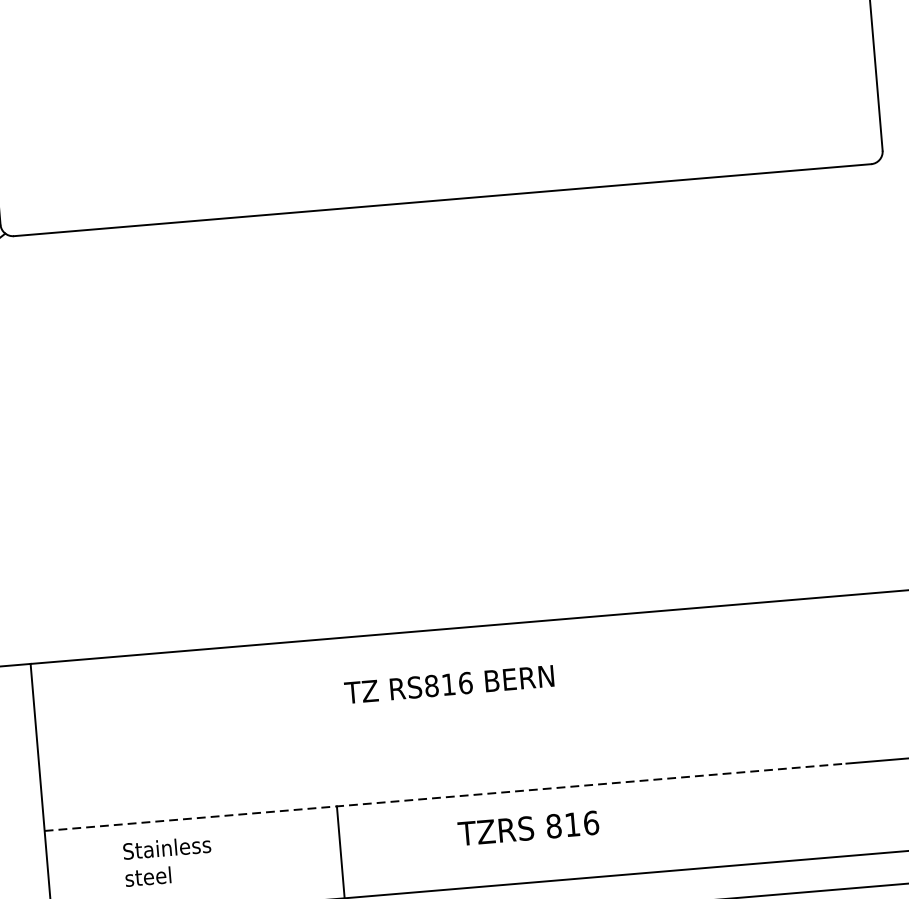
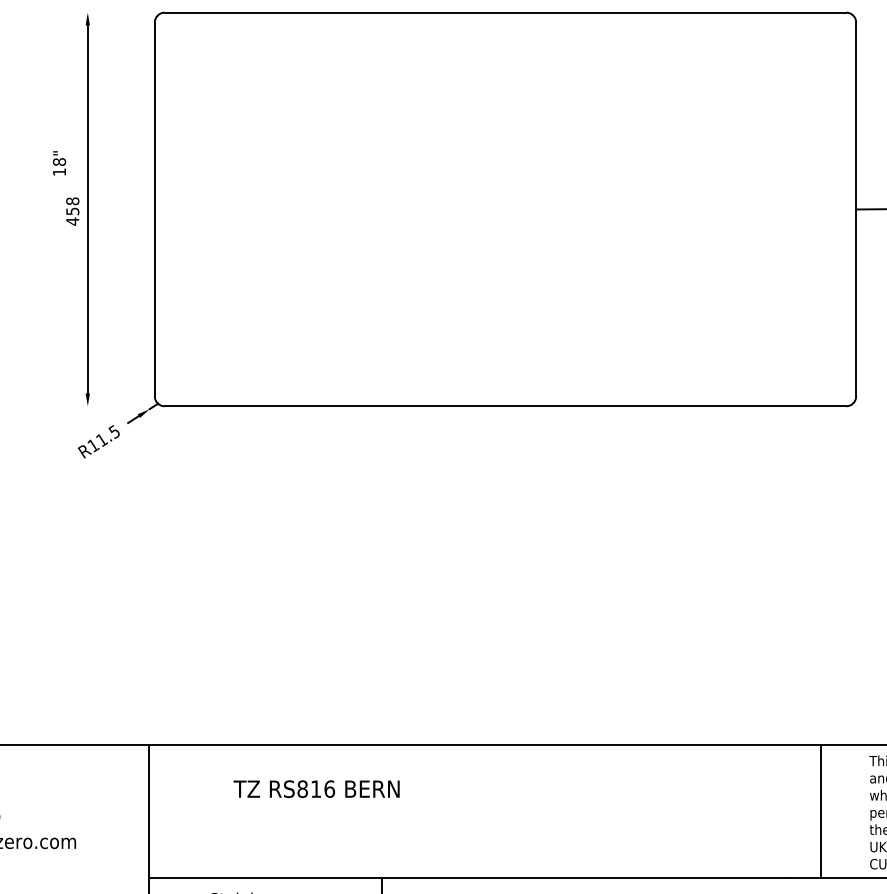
line: (882, 676) -> (821, 811), added
text: (449, 683) -> (316, 788), moved
line: (445, 796) -> (468, 877), dashed -> solid

